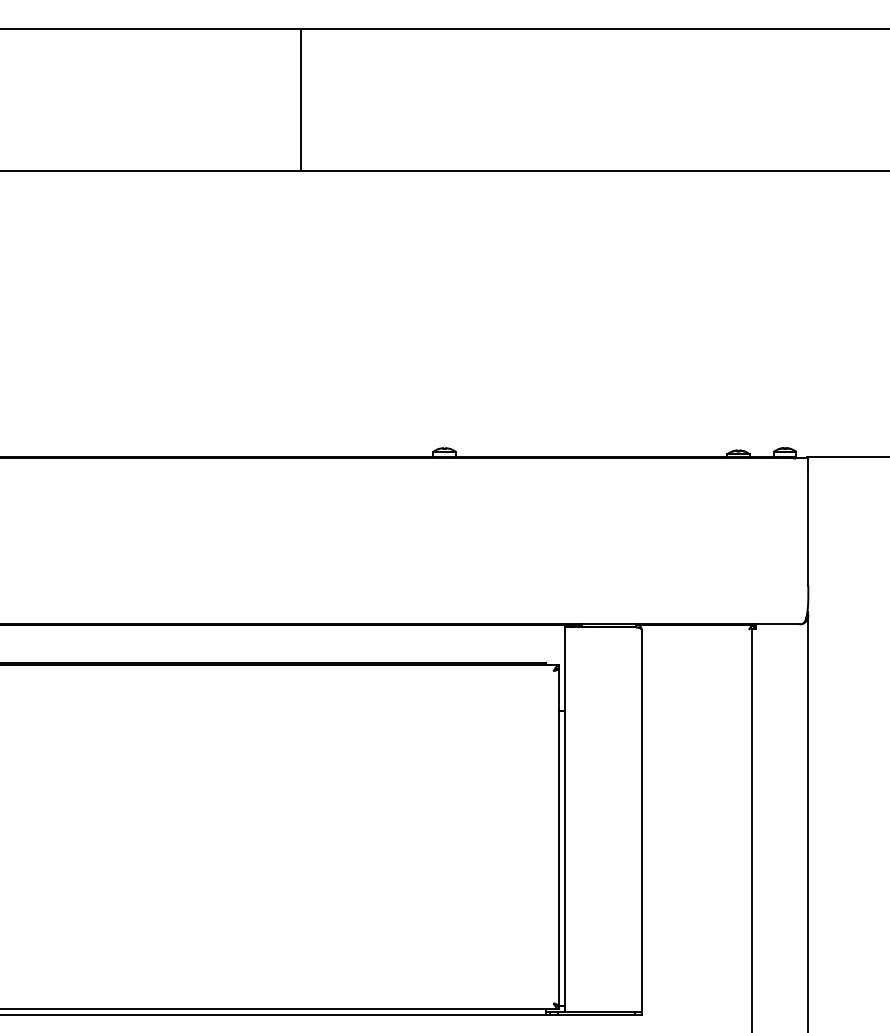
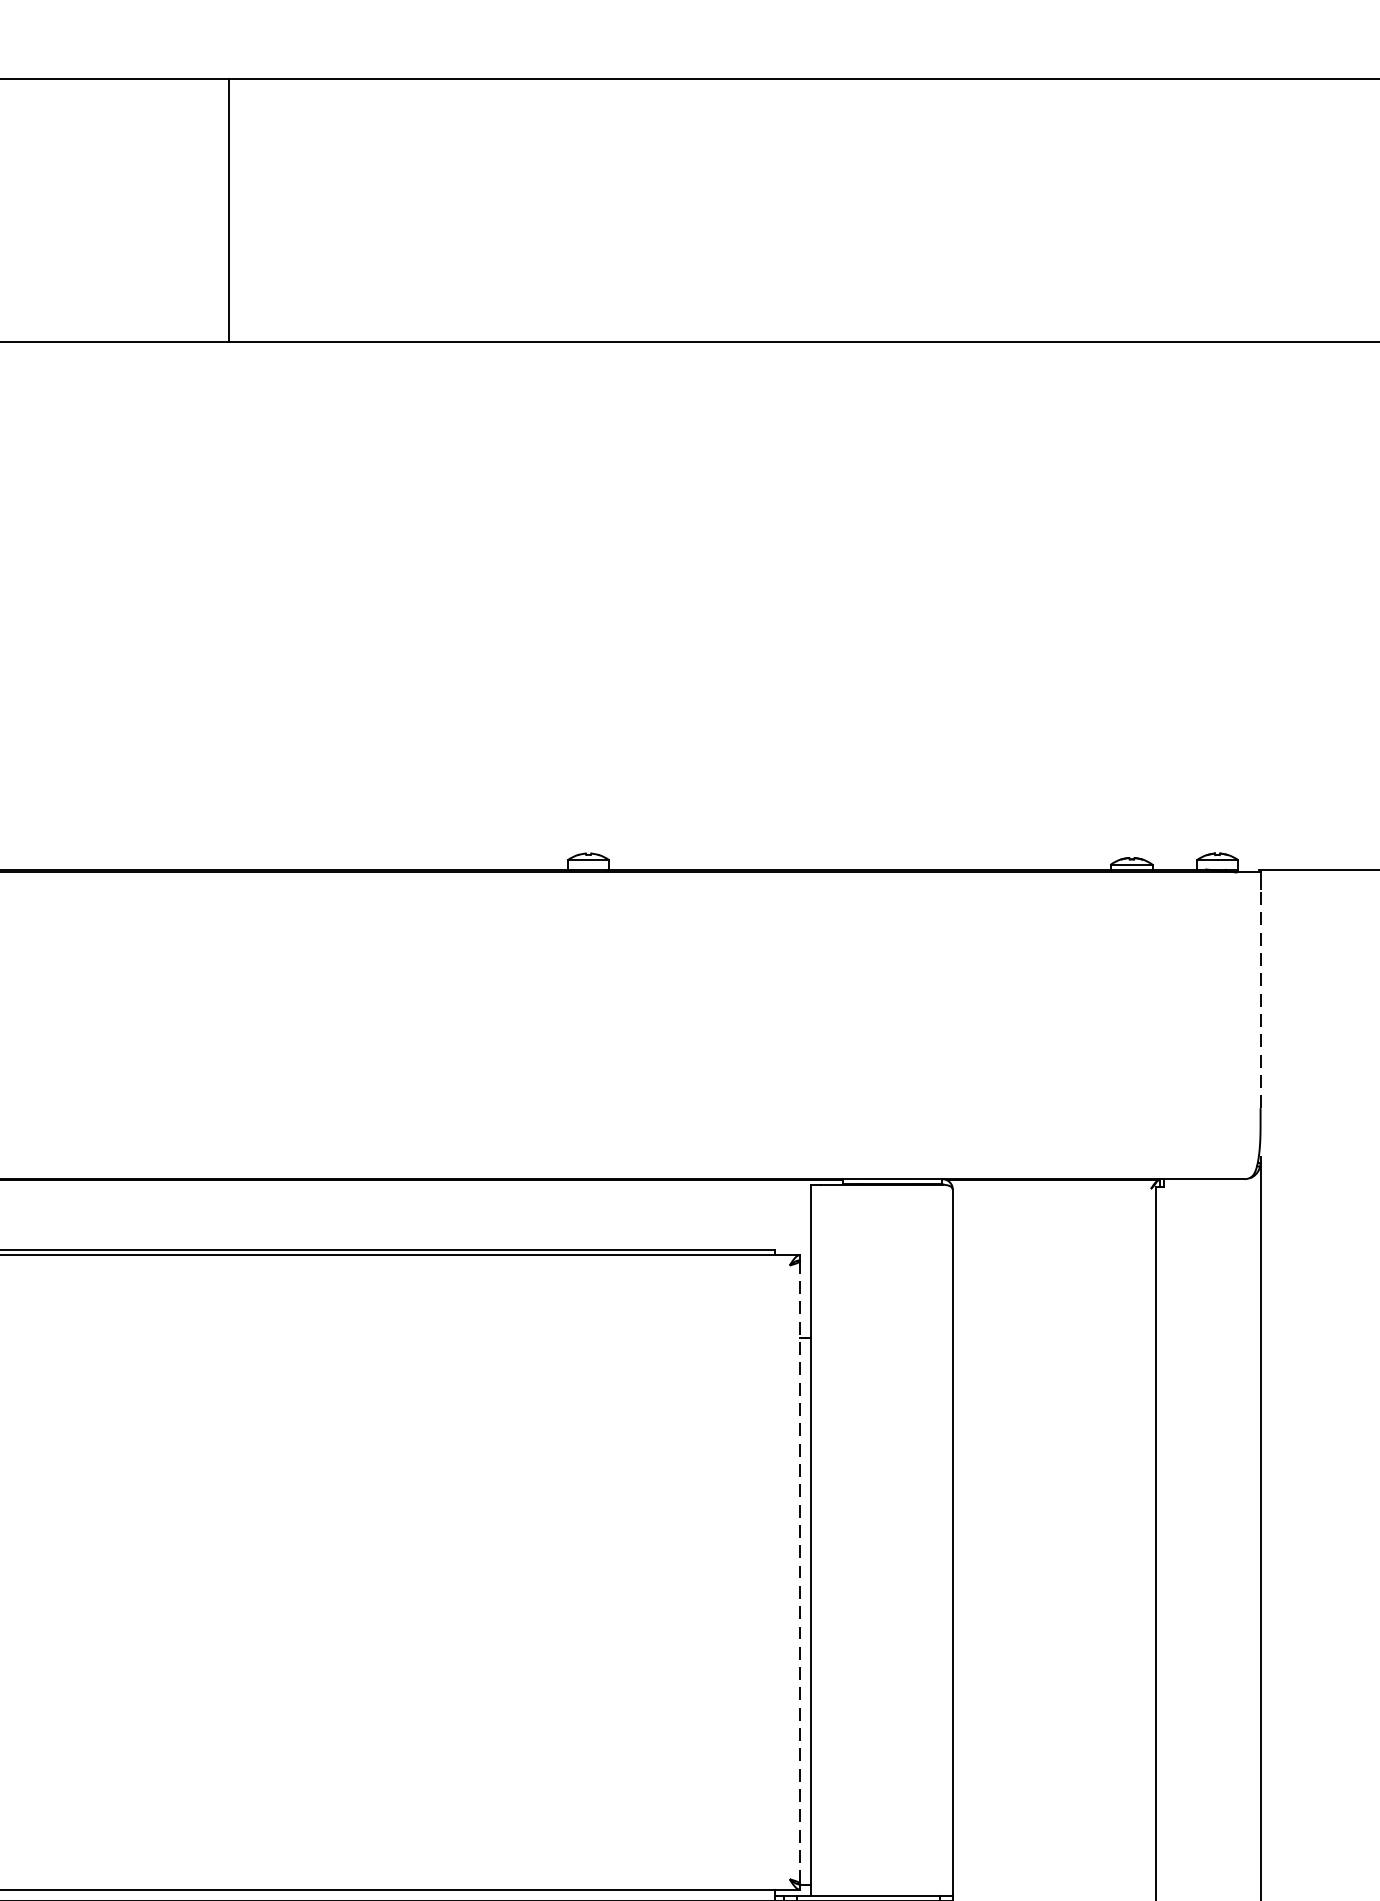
line: (301, 99) -> (229, 209), moved
line: (808, 526) -> (1260, 998), solid -> dashed
line: (559, 837) -> (800, 1572), solid -> dashed

